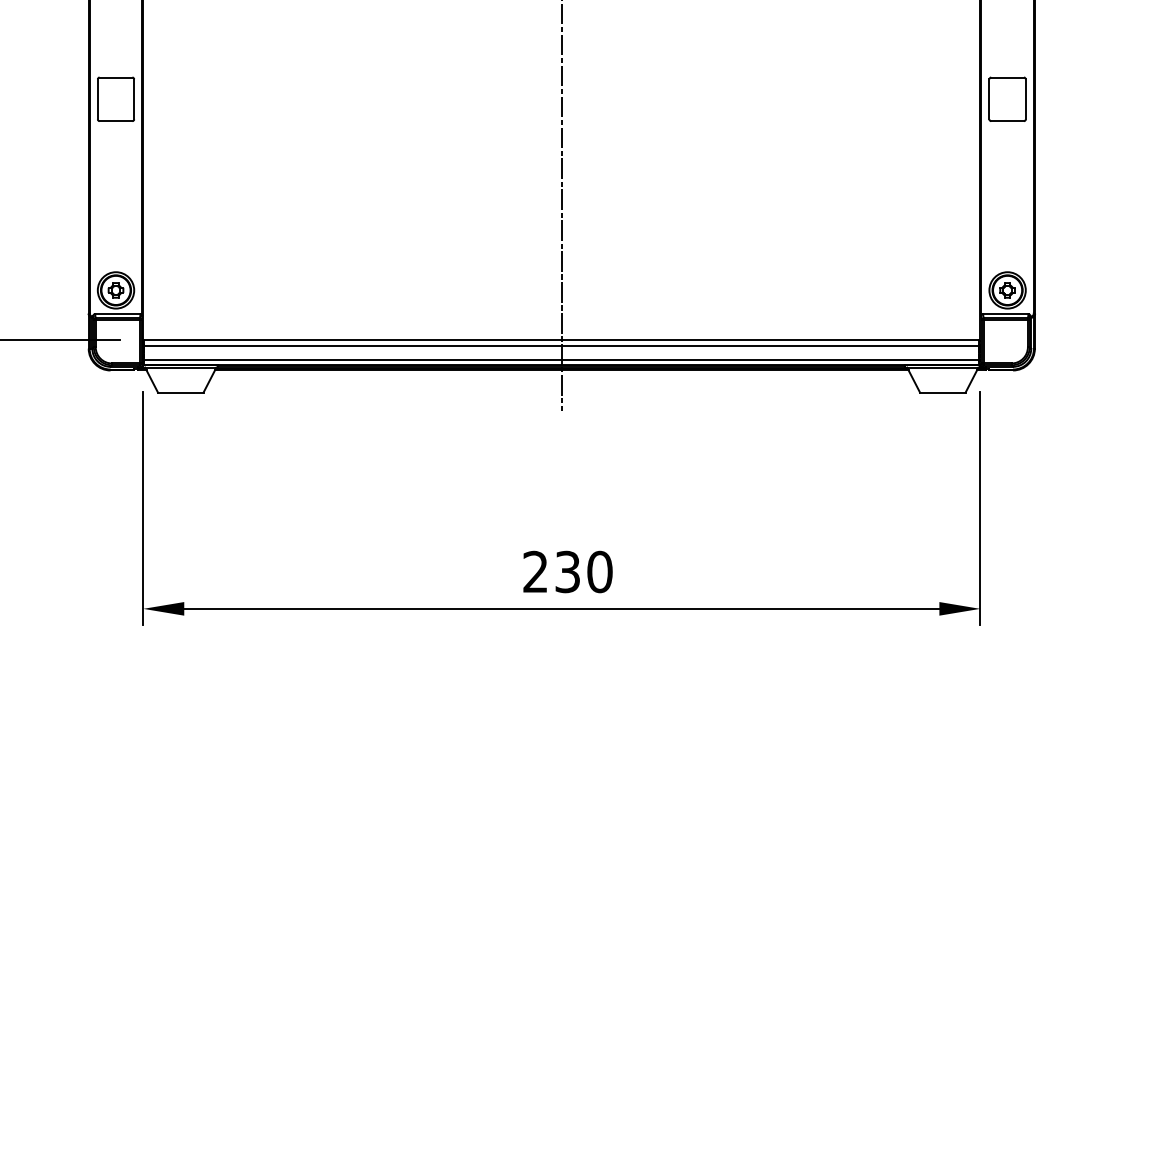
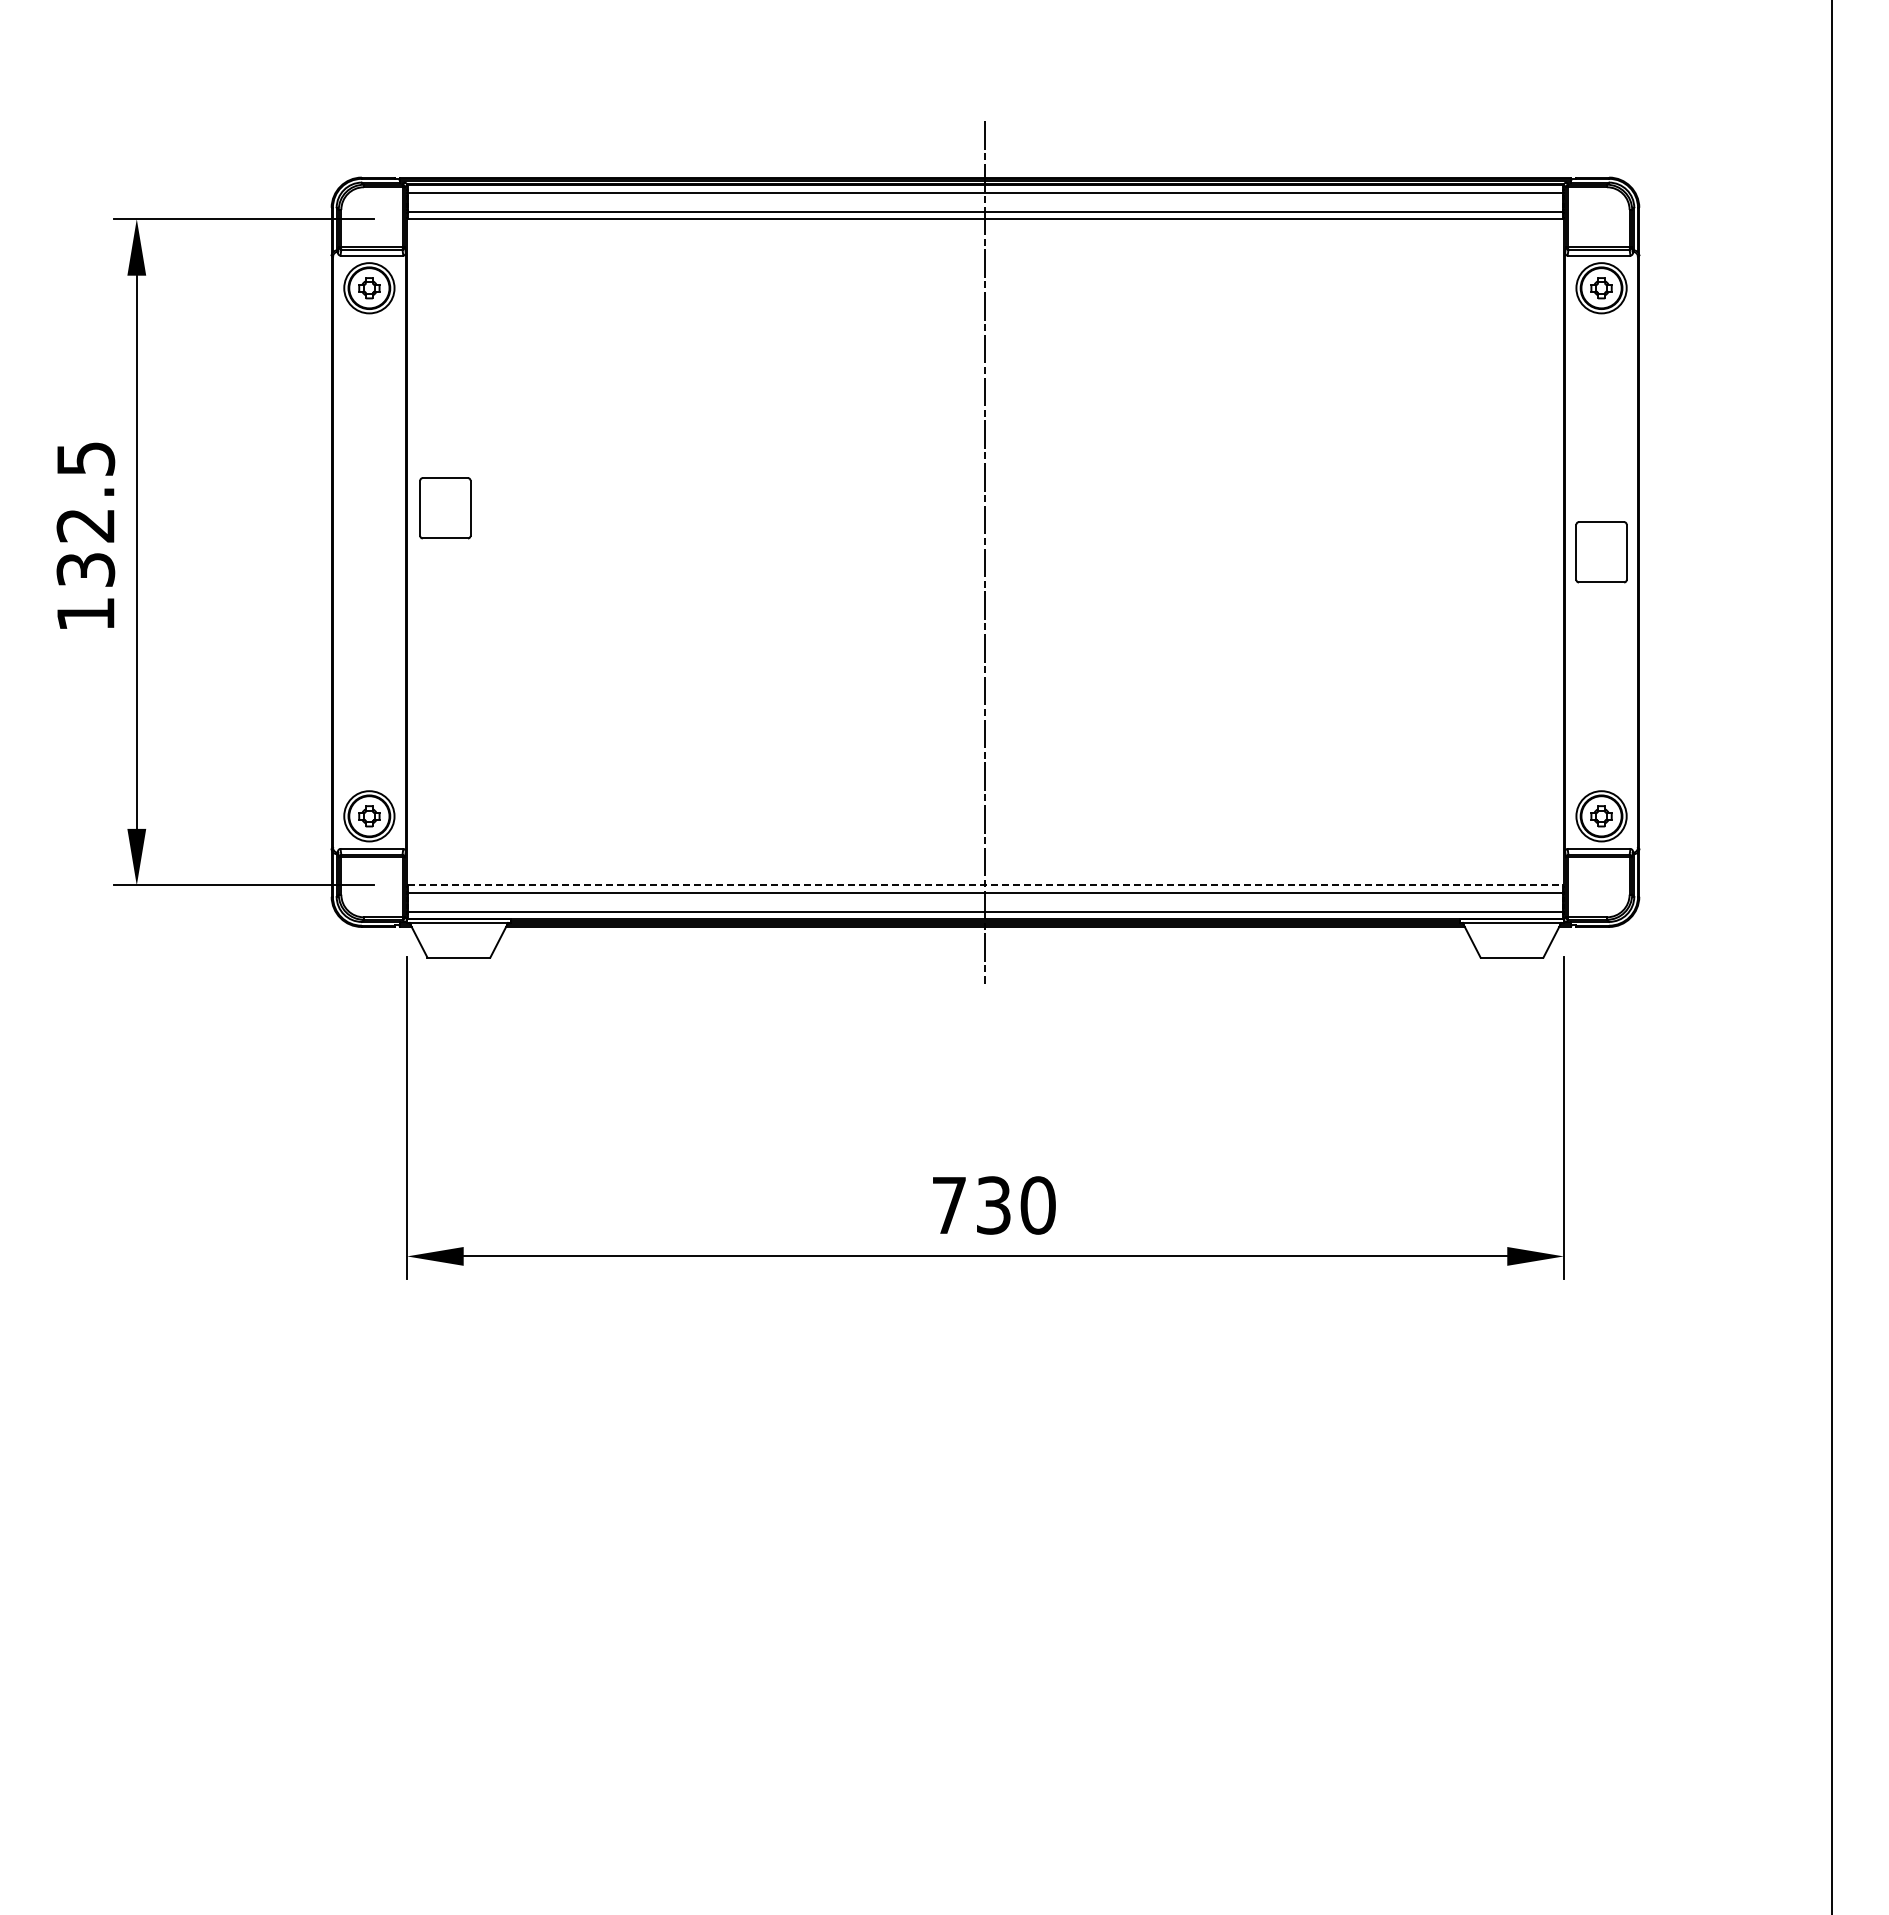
part: (116, 99) -> (445, 508), moved
line: (561, 340) -> (985, 885), solid -> dashed
text: (535, 571) -> (948, 1204), 230 -> 730

